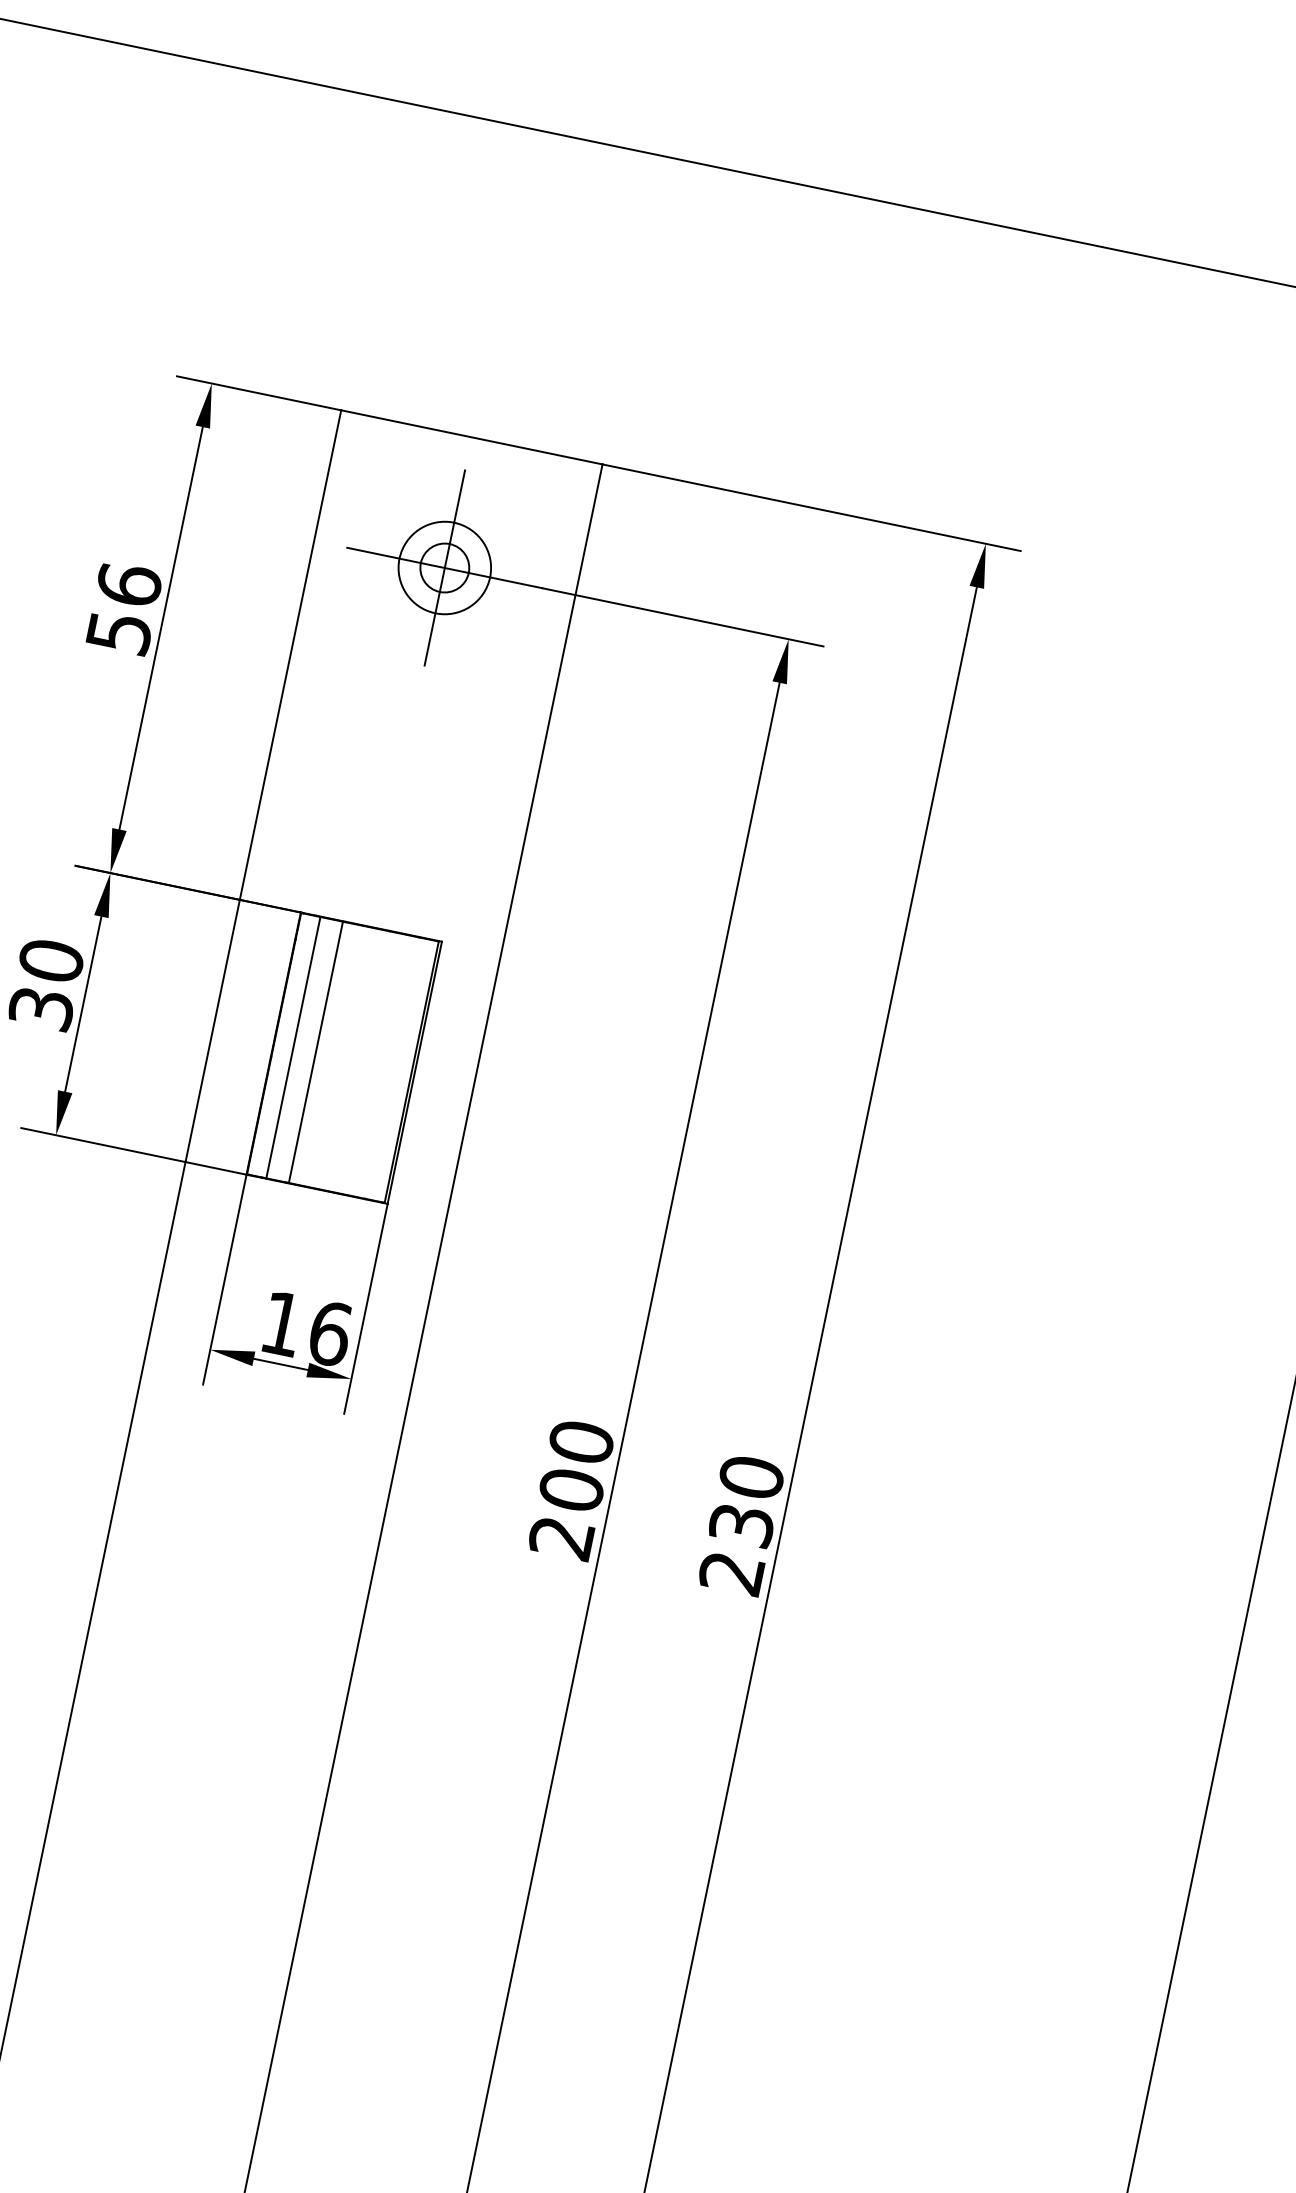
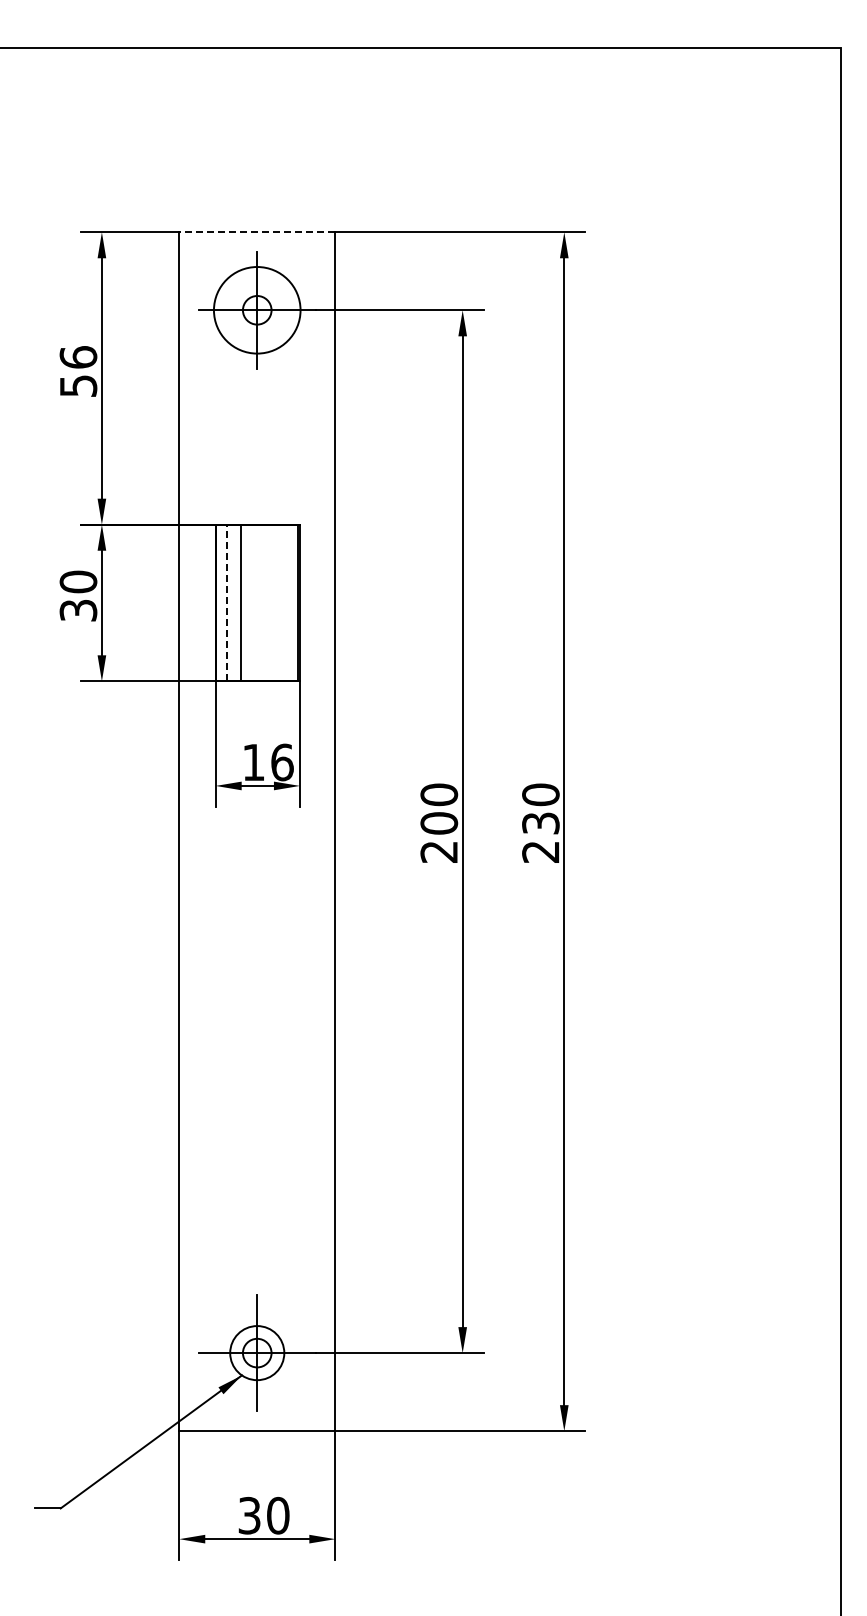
line: (470, 437) -> (256, 232), solid -> dashed
circle: (445, 568) -> (257, 310), size x1.6
line: (293, 1046) -> (227, 602), solid -> dashed

